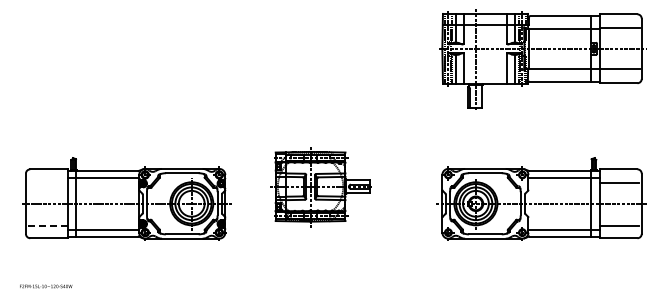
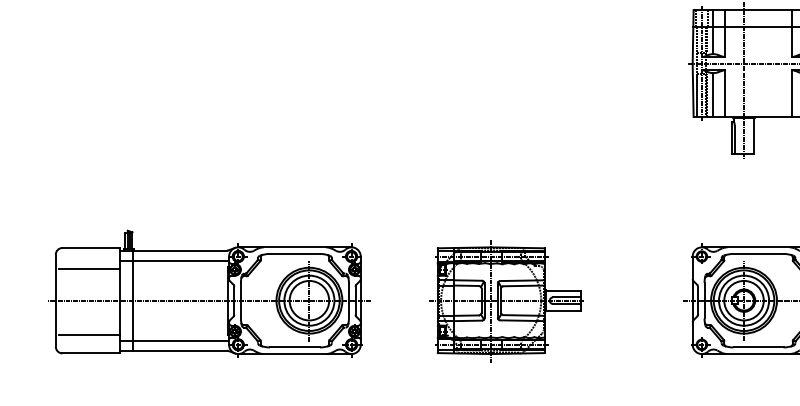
line: (48, 183) -> (90, 269), added
part: (320, 187) -> (506, 301), moved
line: (48, 226) -> (90, 335), dashed -> solid

